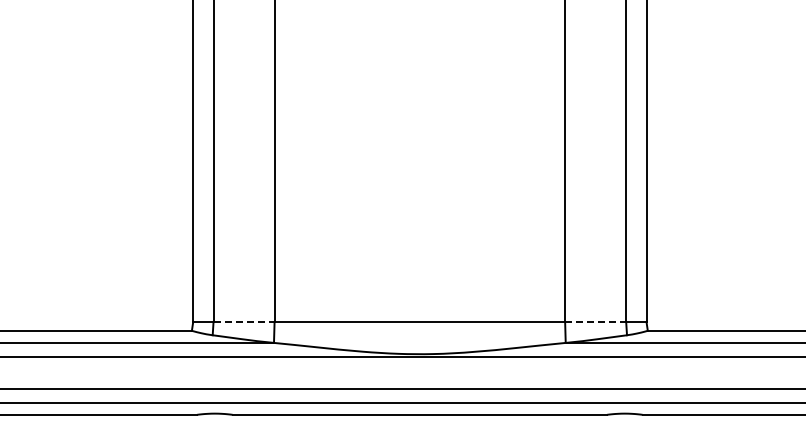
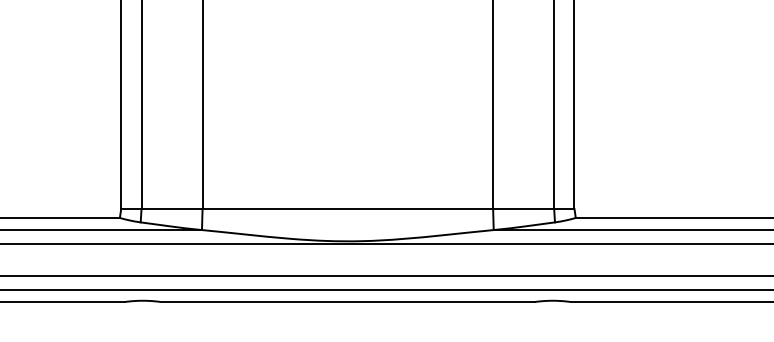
line: (244, 321) -> (172, 208), dashed -> solid
line: (595, 321) -> (523, 208), dashed -> solid

